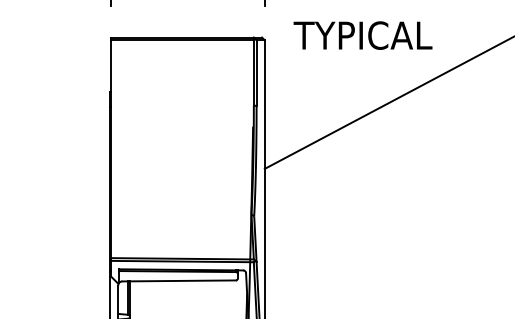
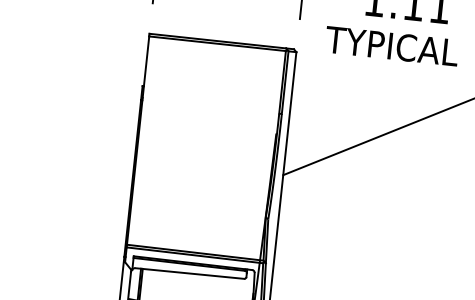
text: (362, 35) -> (391, 46), moved

